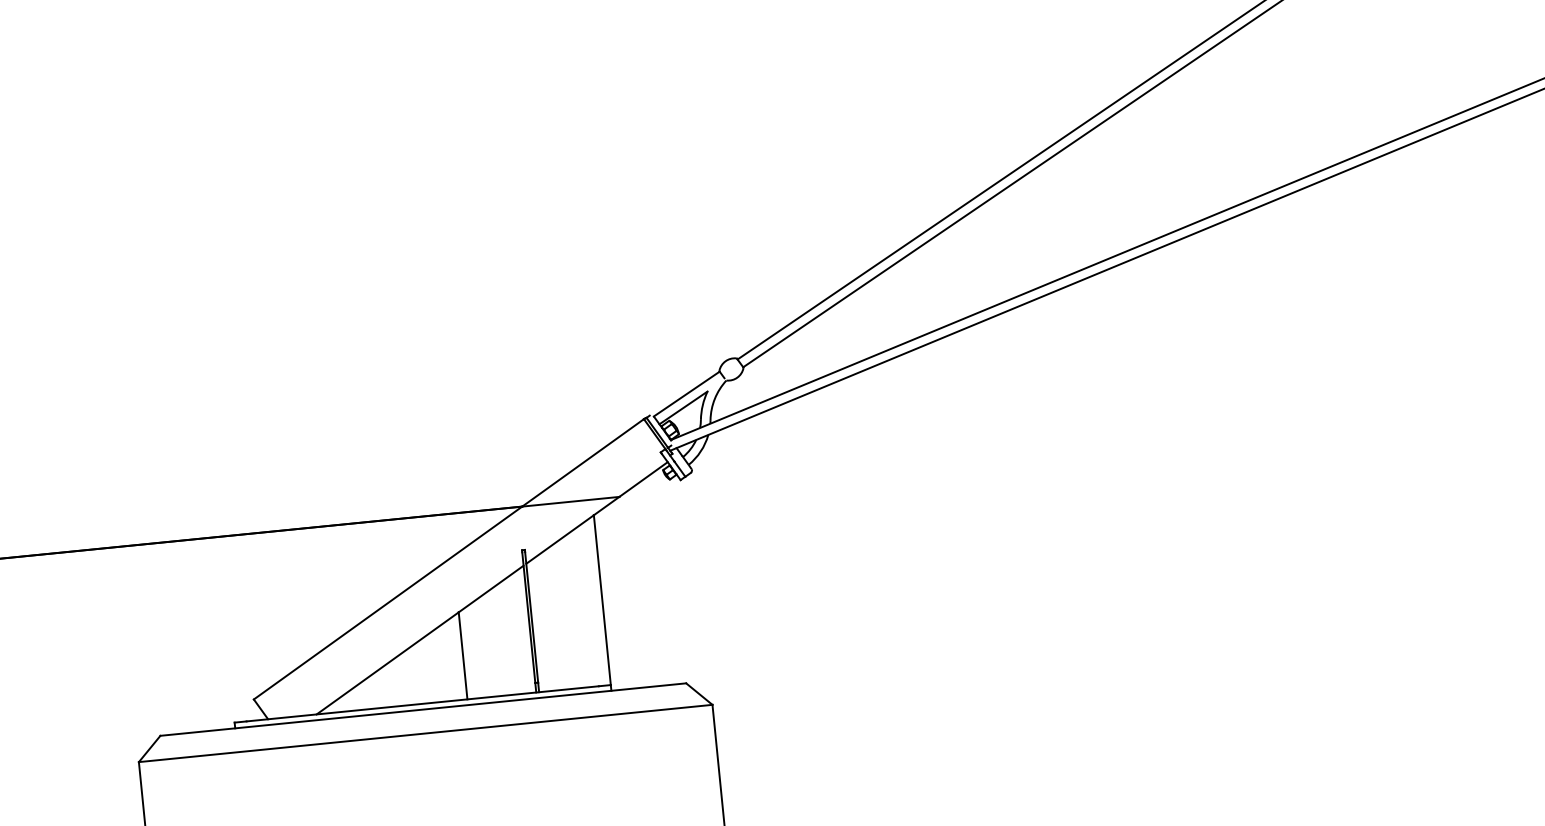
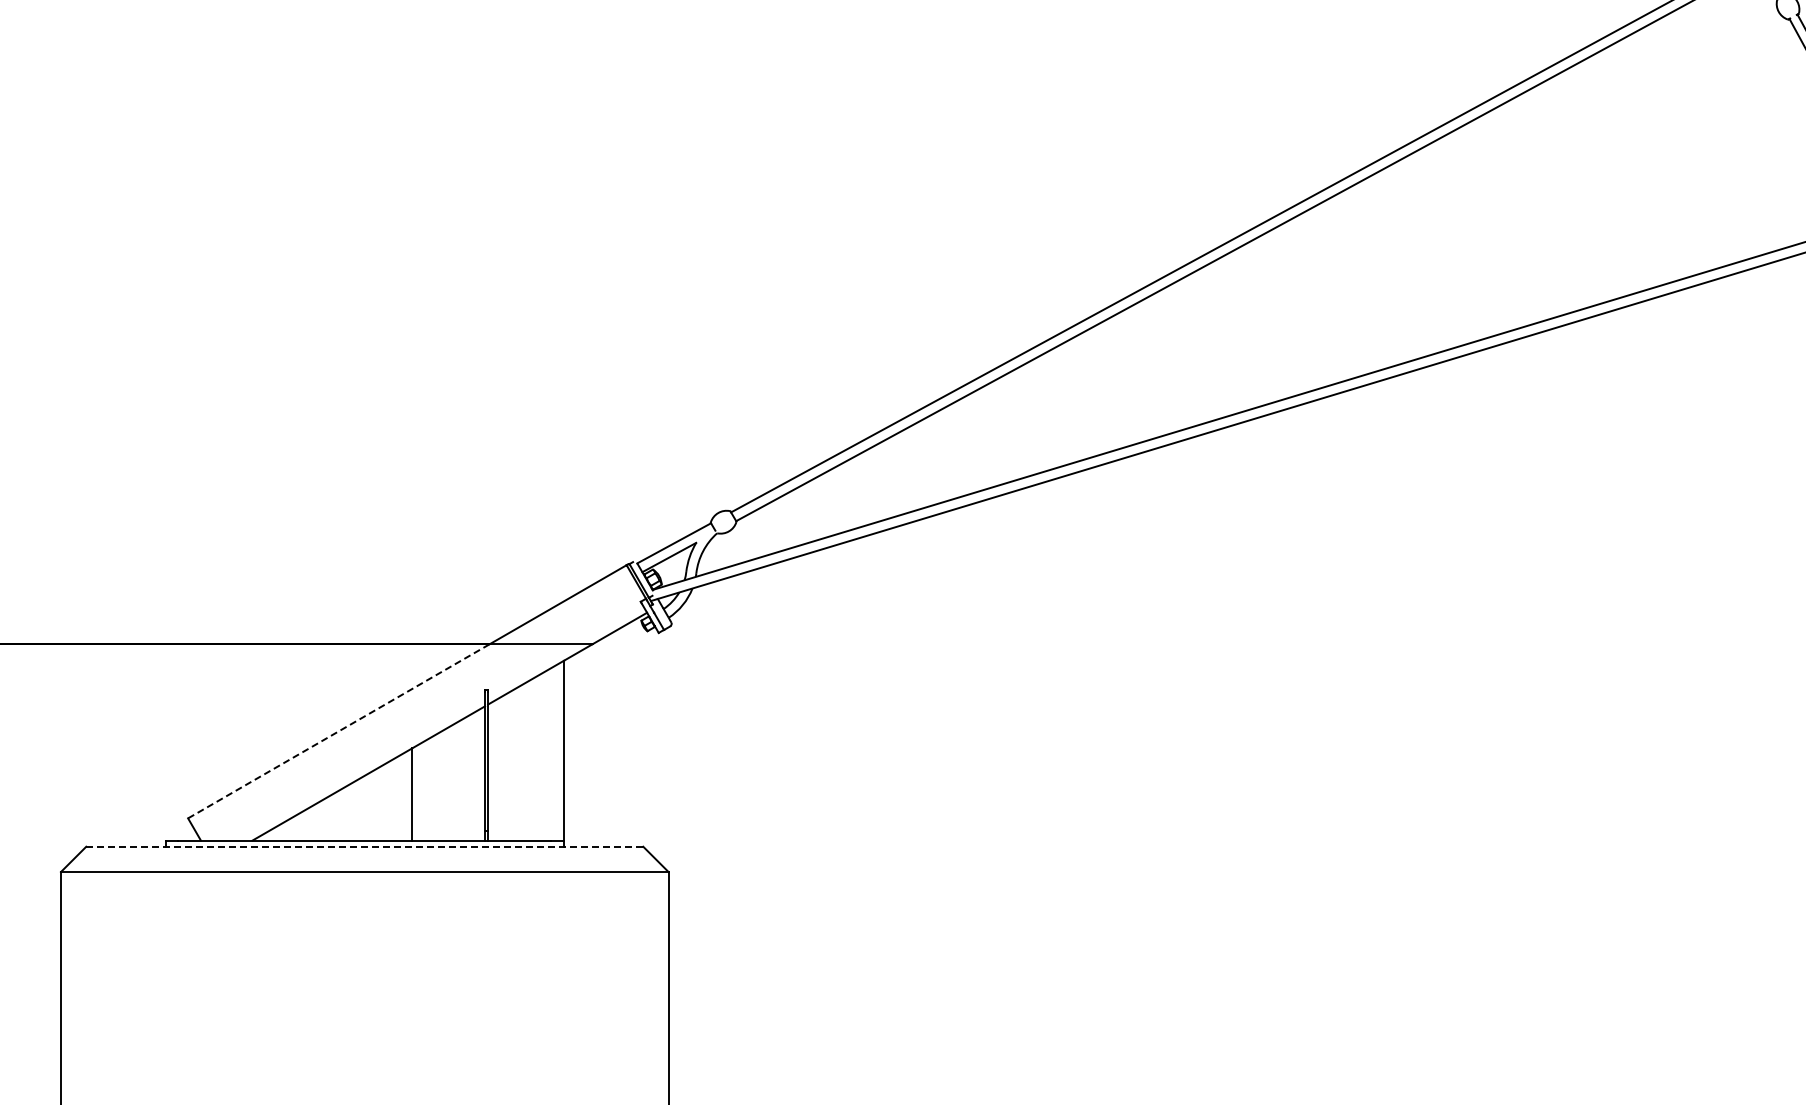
line: (388, 603) -> (339, 731), solid -> dashed
line: (423, 709) -> (364, 846), solid -> dashed

